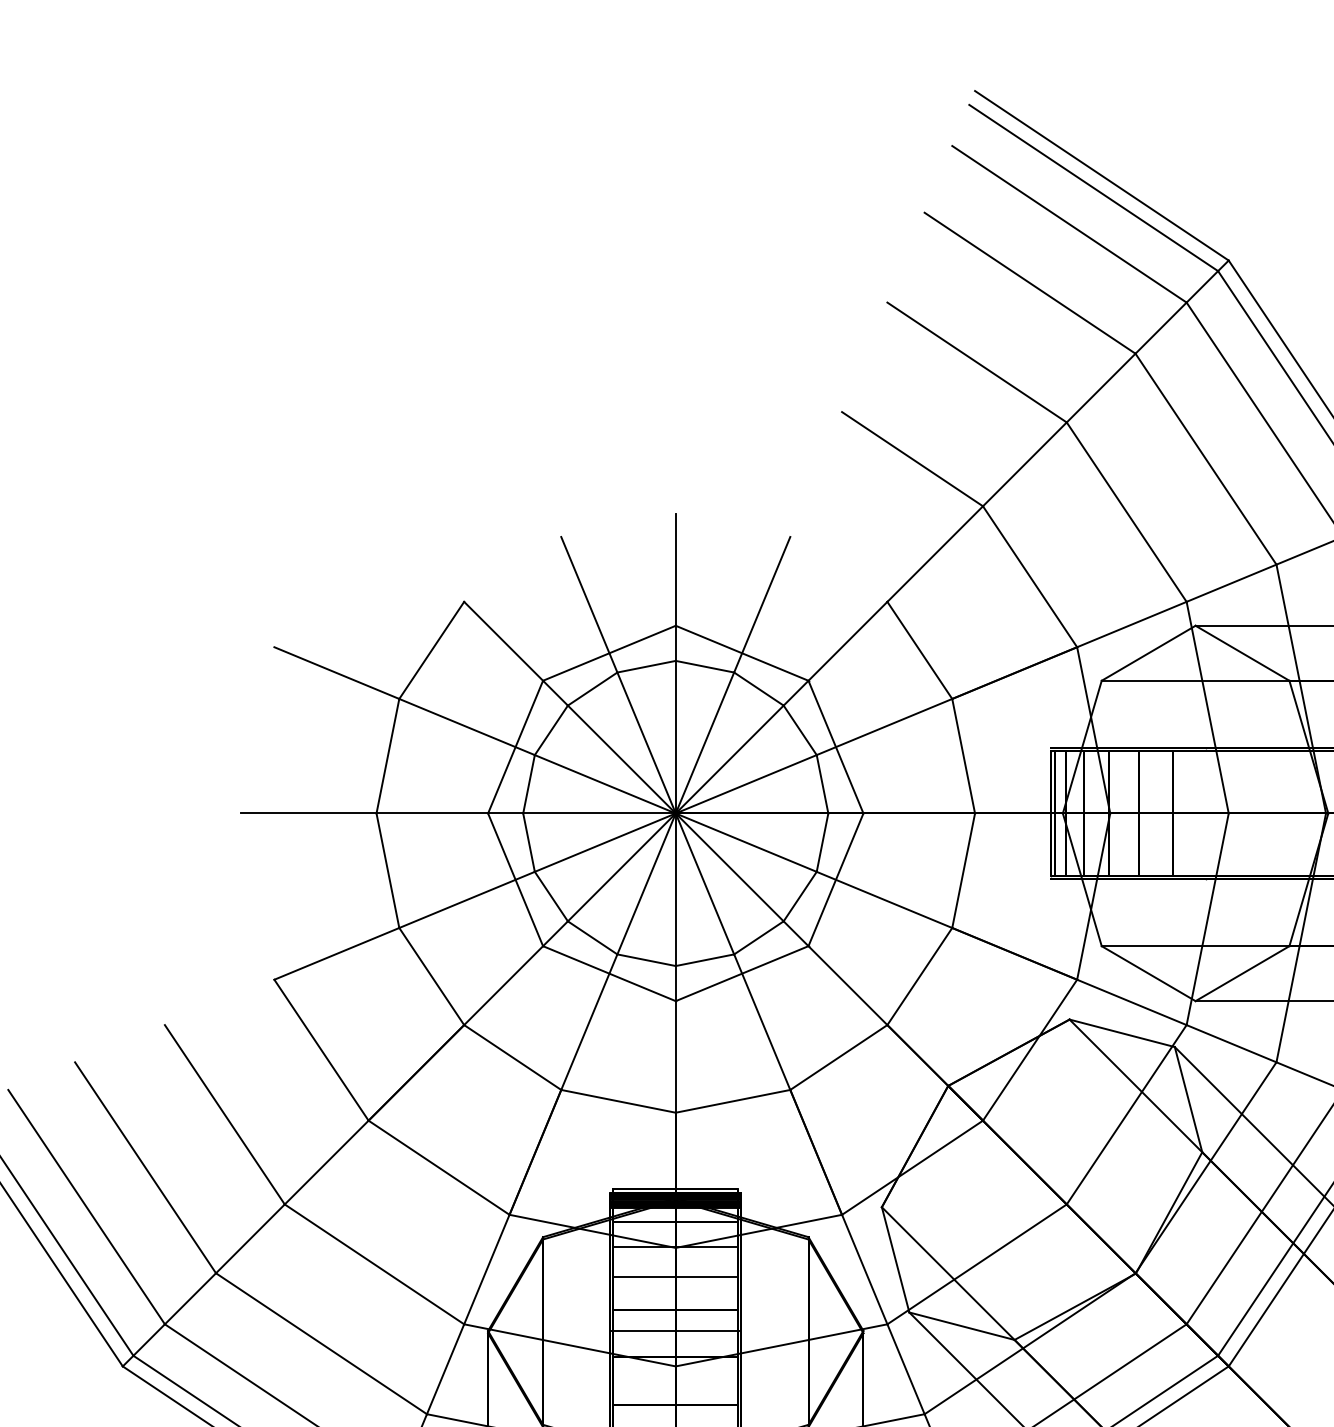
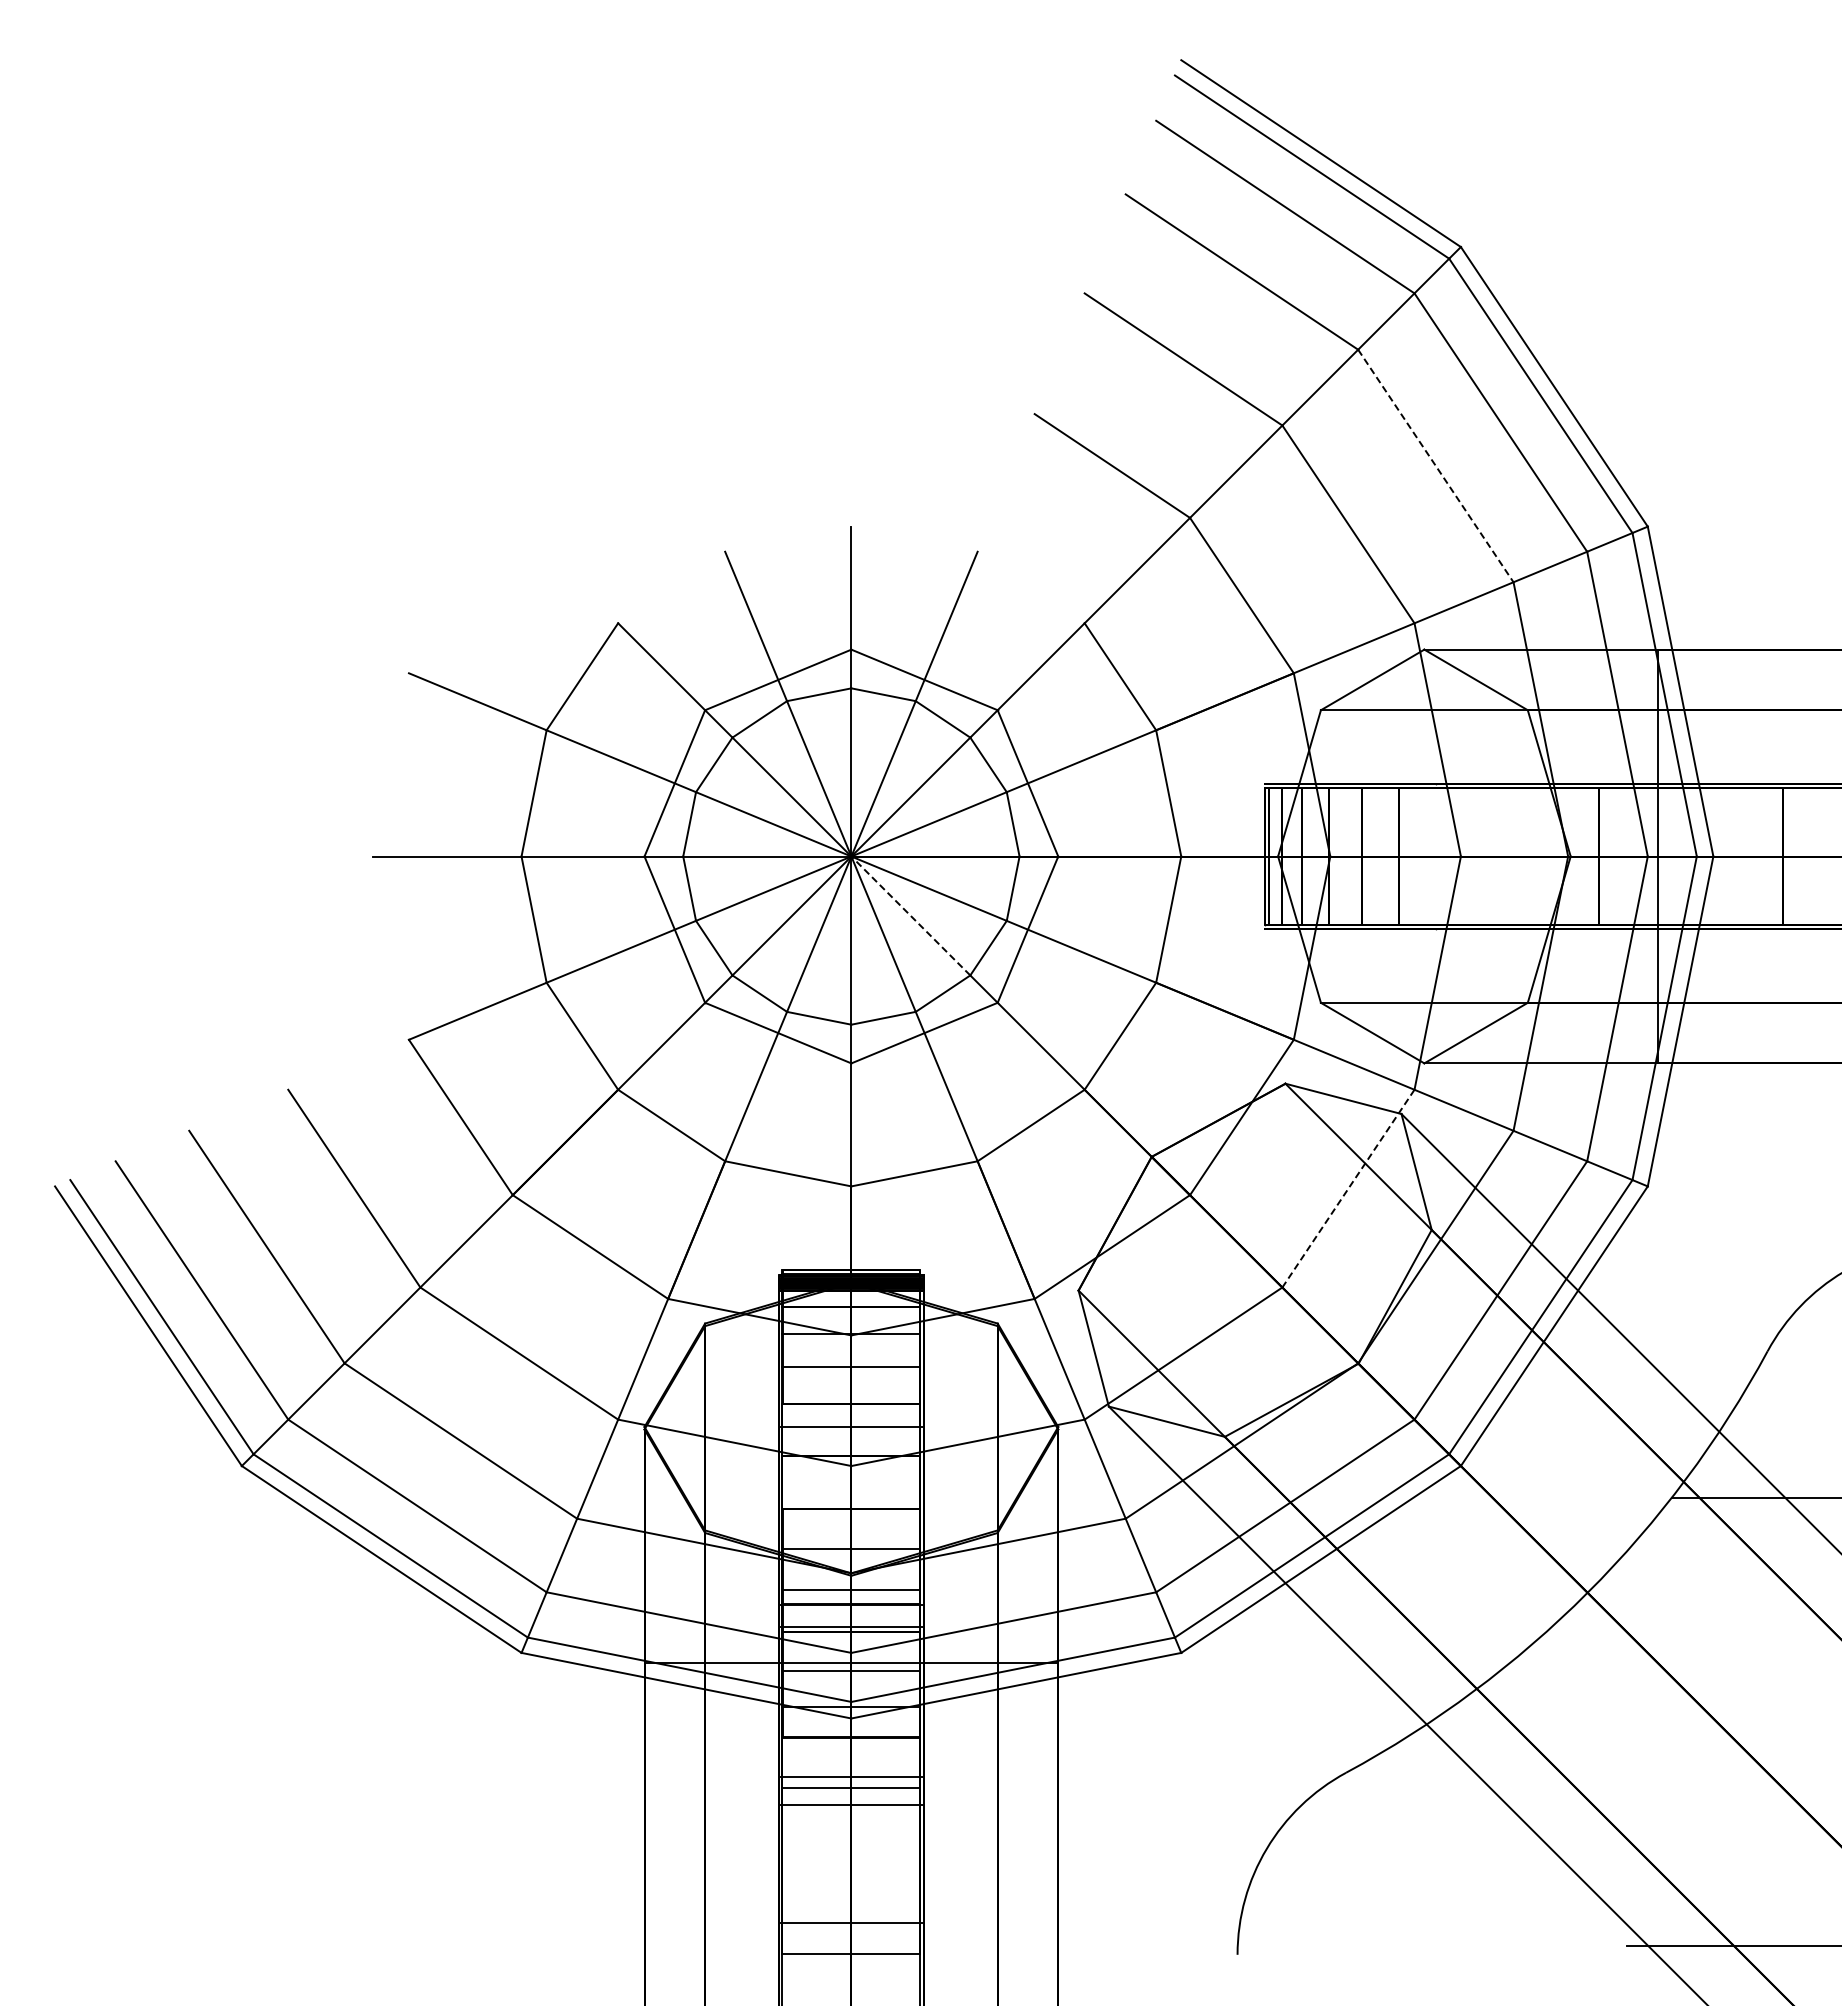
line: (1205, 459) -> (1435, 466), solid -> dashed
line: (729, 866) -> (910, 915), solid -> dashed
line: (1126, 1114) -> (1348, 1188), solid -> dashed

